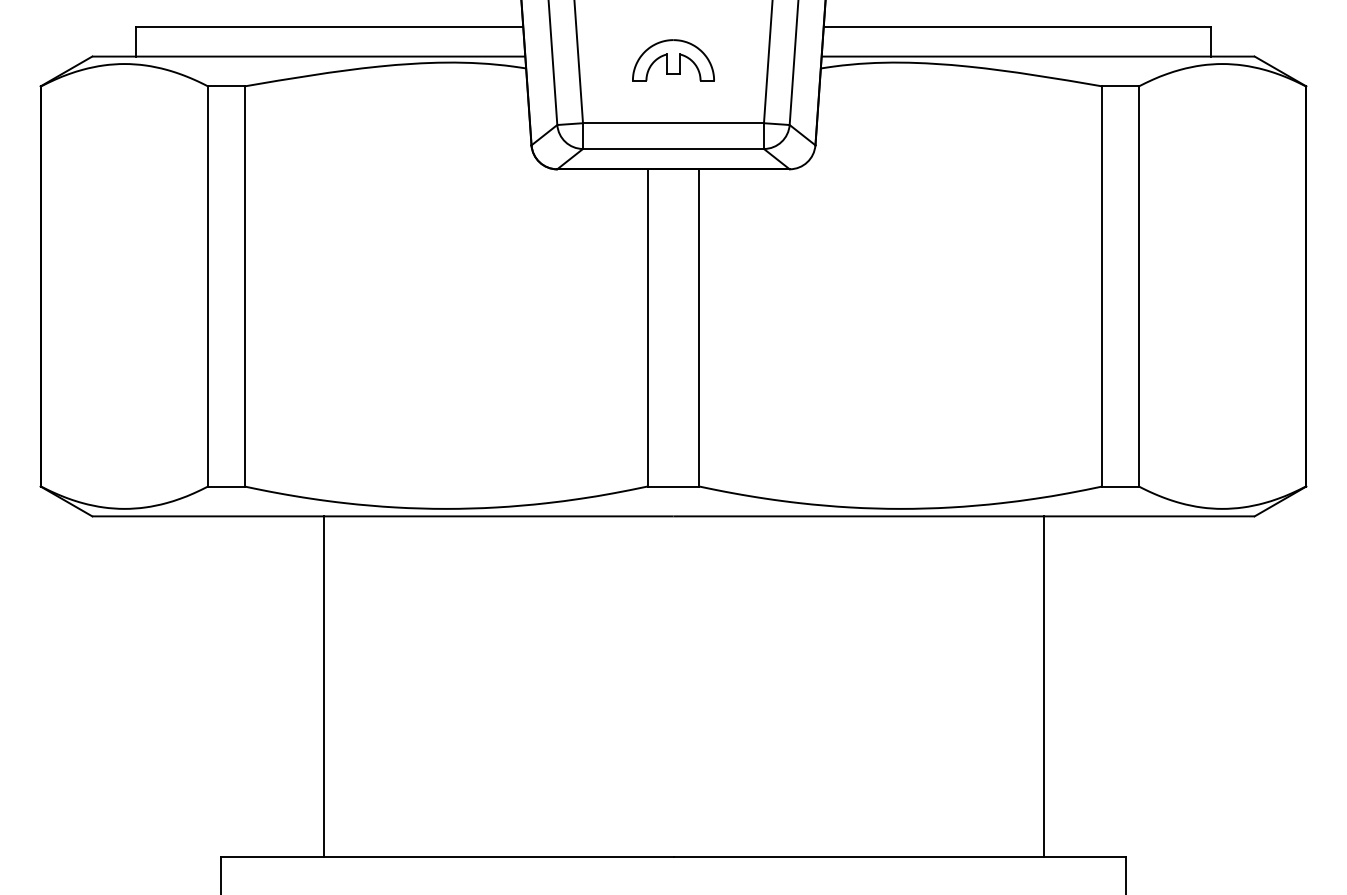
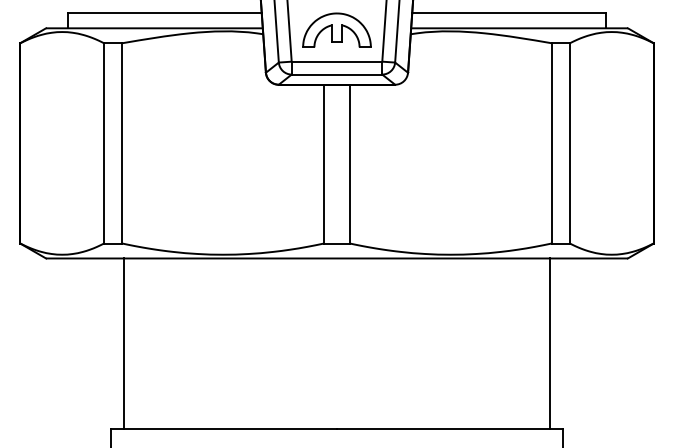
part: (672, 58) -> (336, 29), size x1.67
line: (324, 686) -> (124, 343), moved
line: (1044, 686) -> (549, 343), moved

